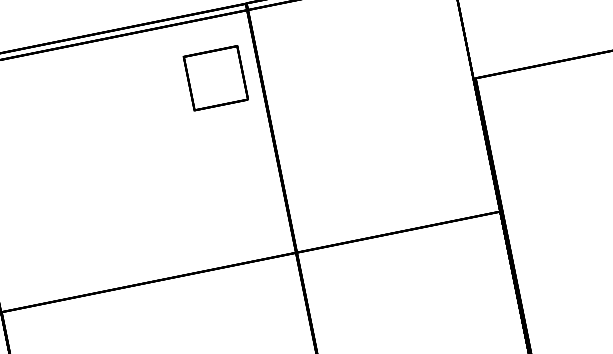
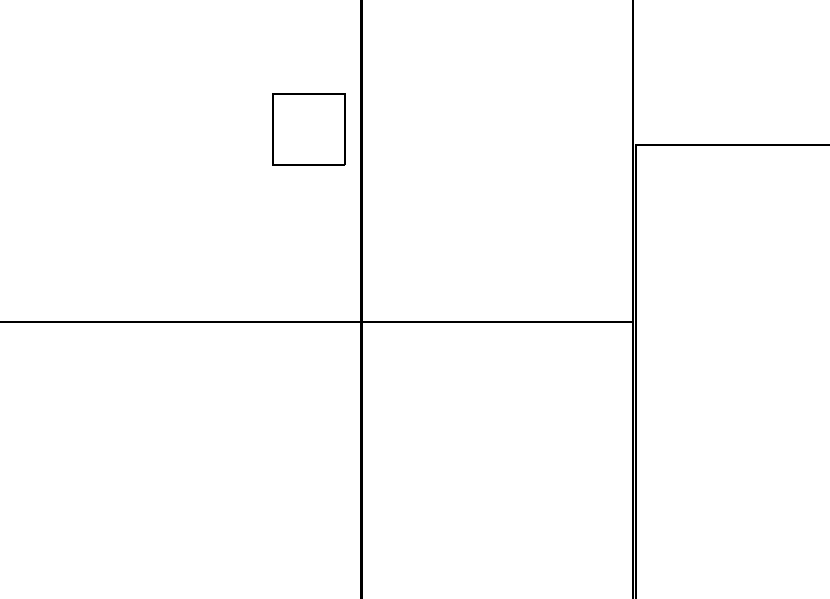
part: (215, 78) -> (308, 129), moved

